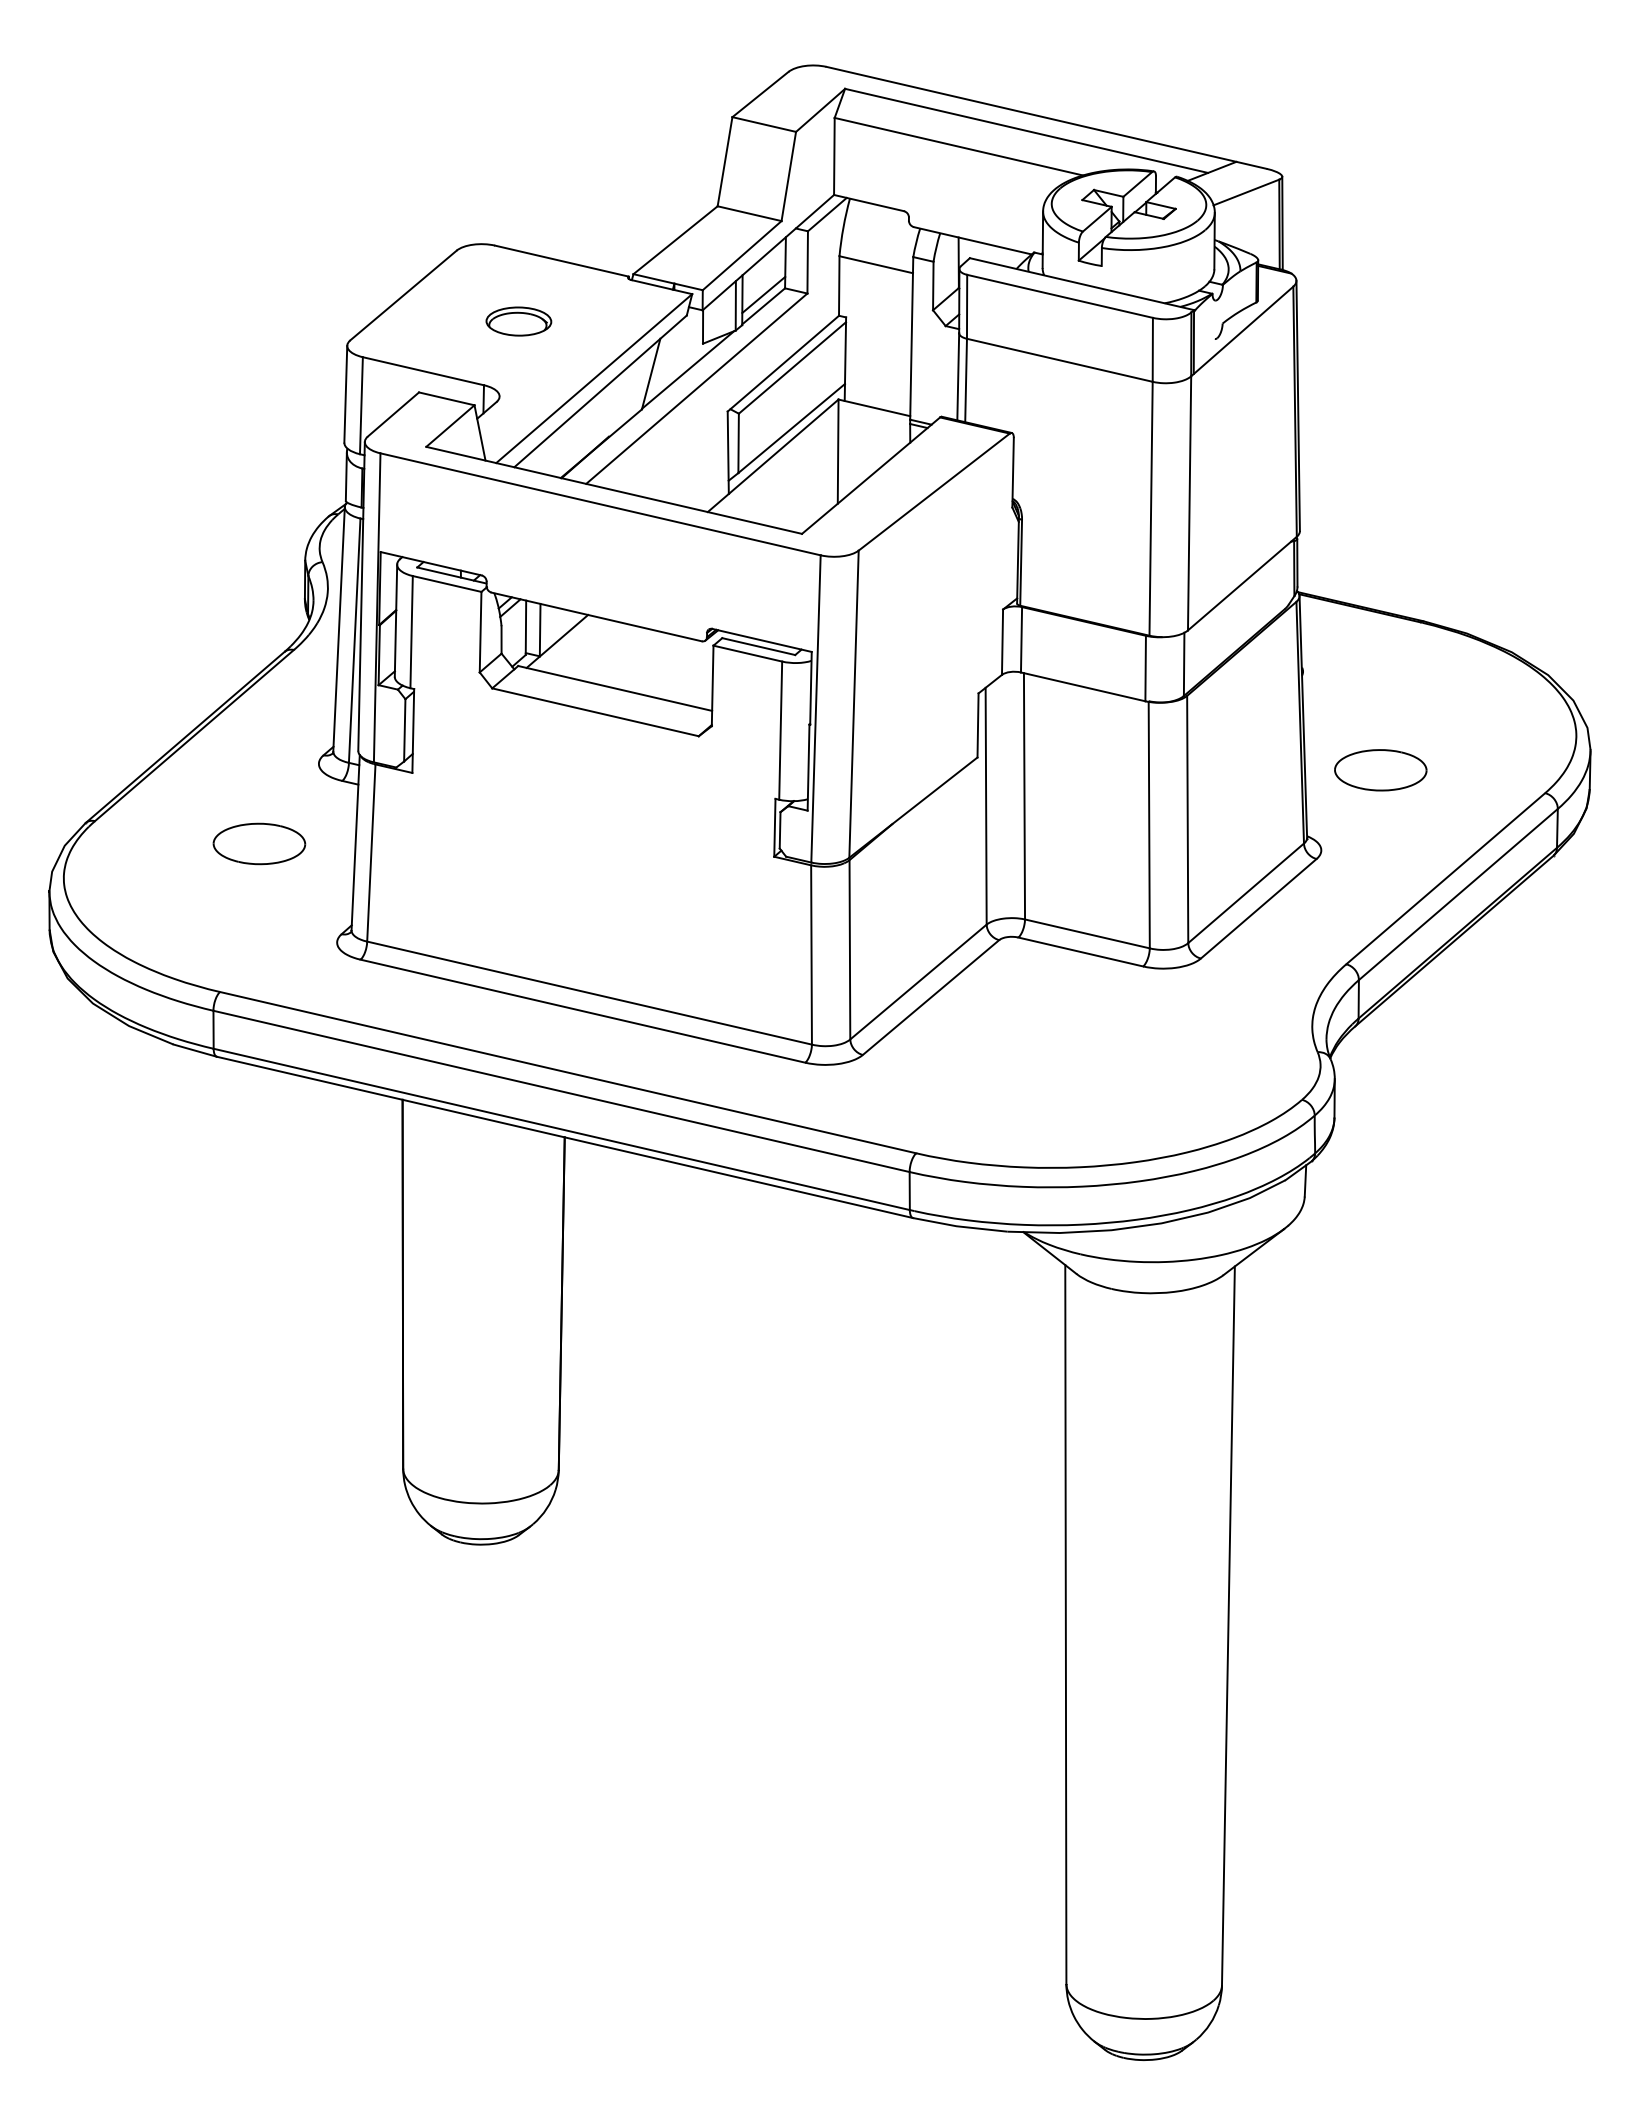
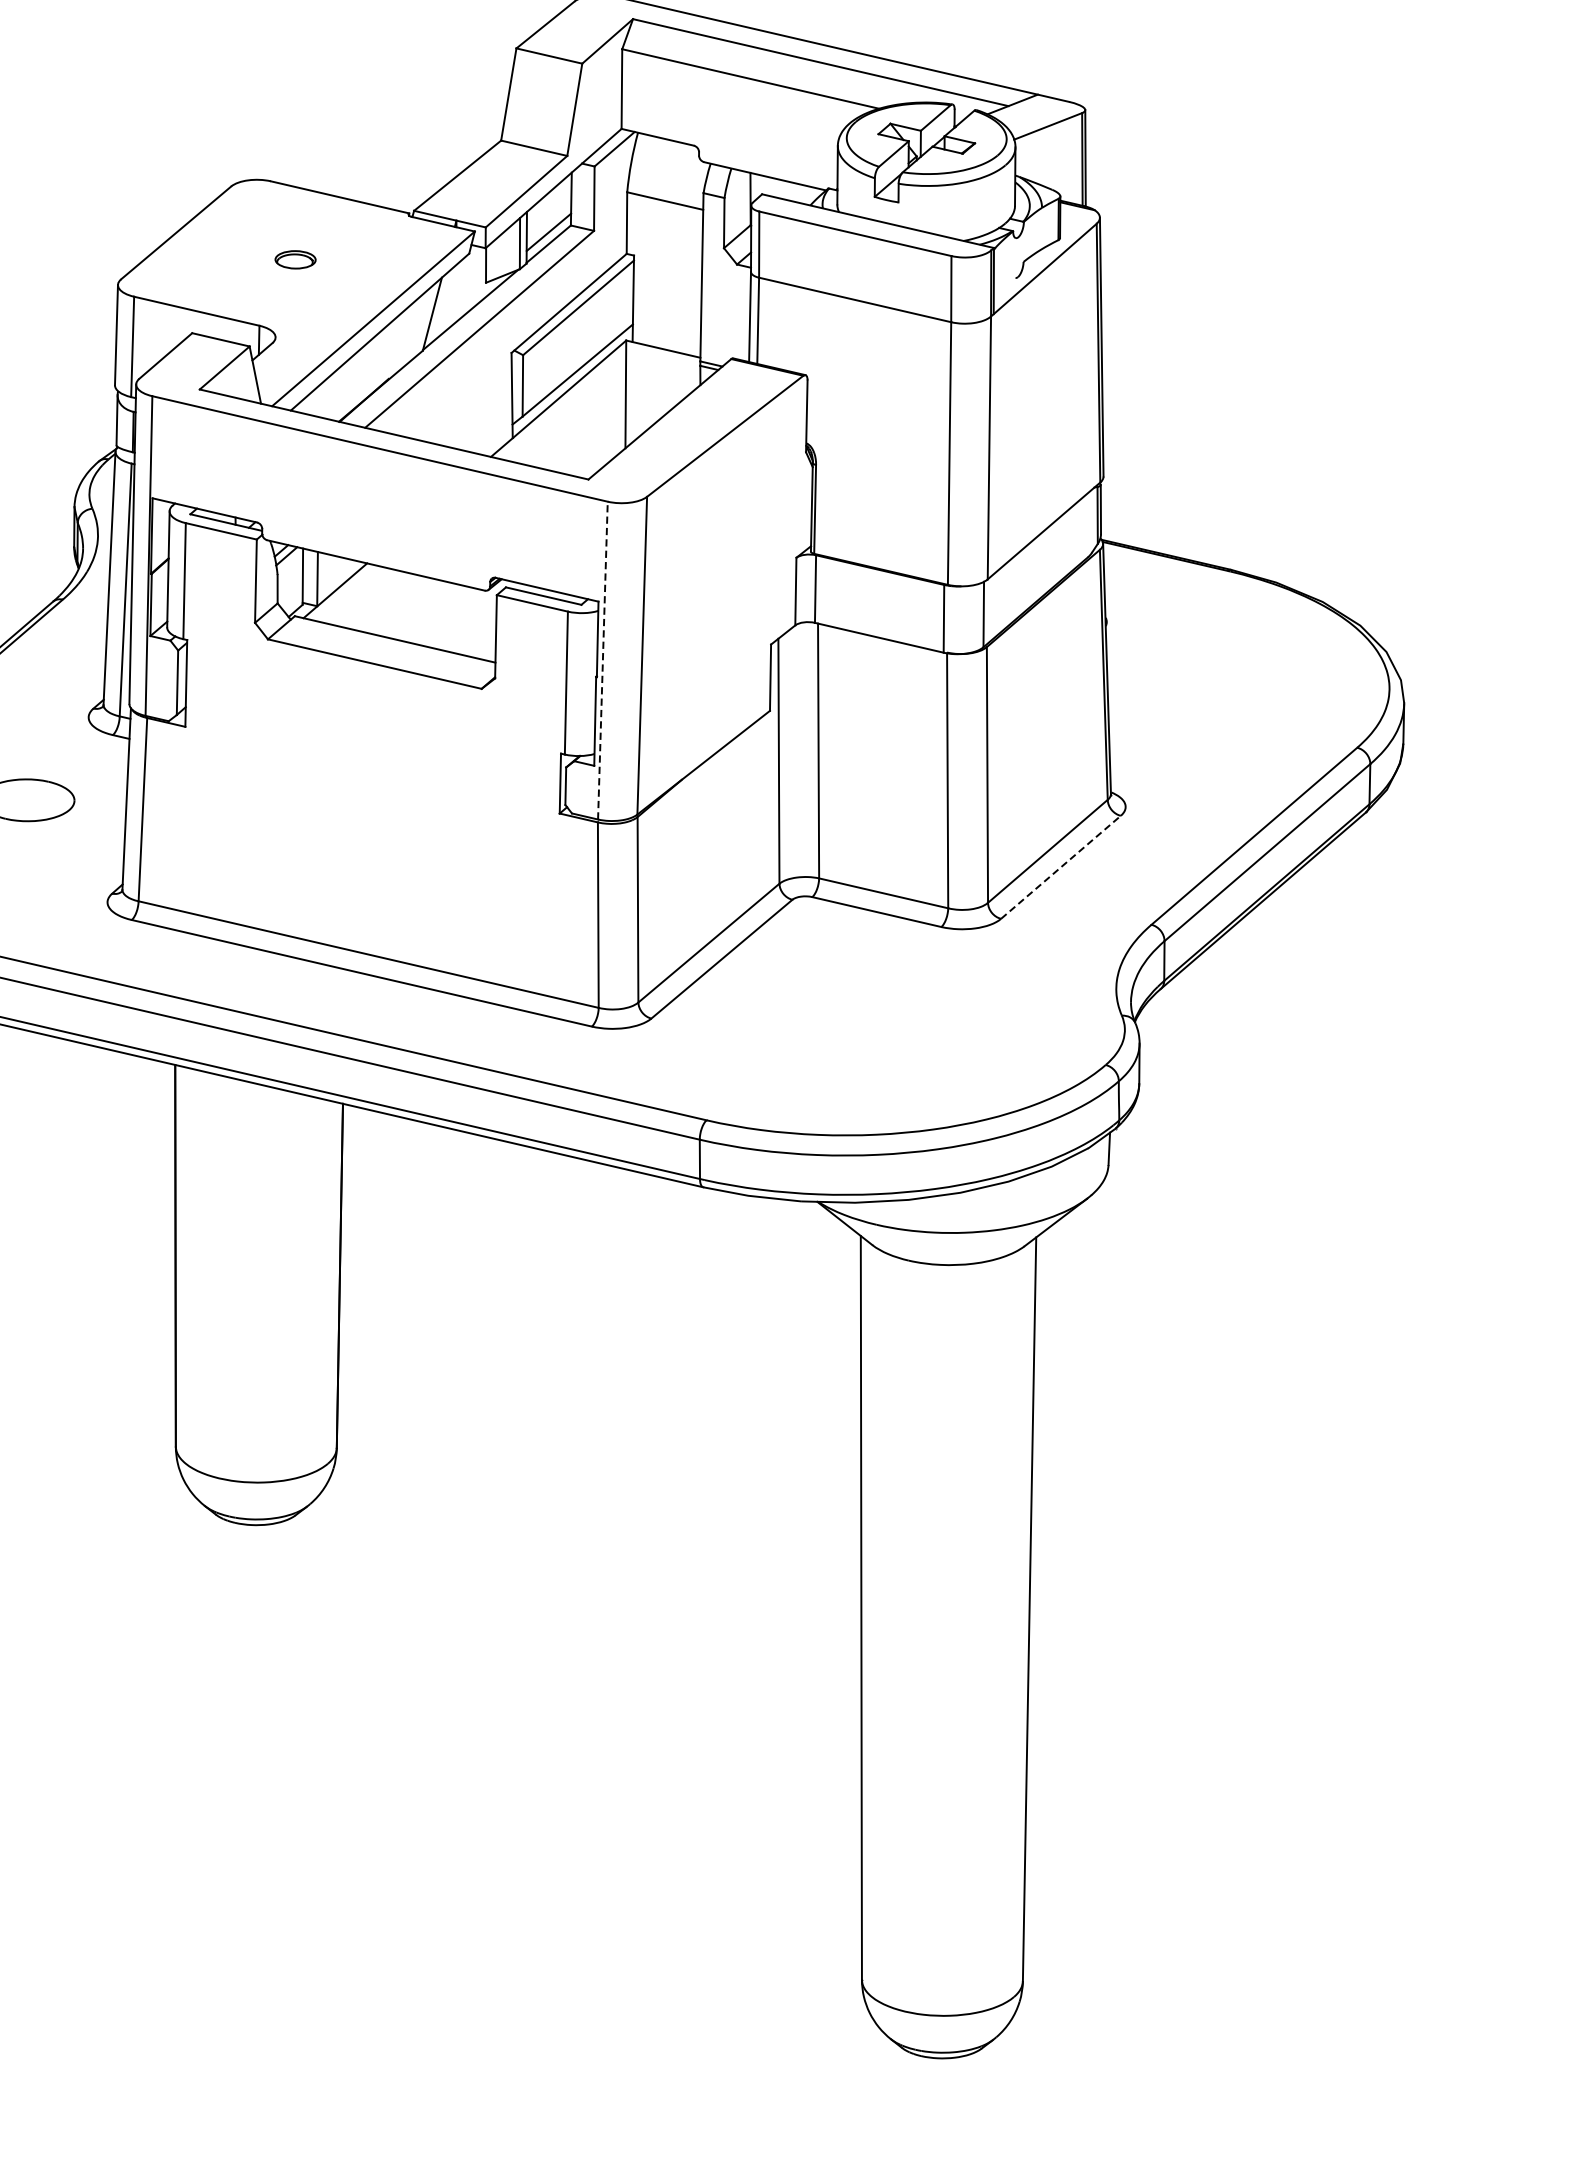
part: (518, 321) -> (295, 259), size x0.6
line: (815, 708) -> (602, 660), solid -> dashed
part: (1380, 770) -> (1186, 724), removed
line: (1259, 908) -> (1061, 867), solid -> dashed

